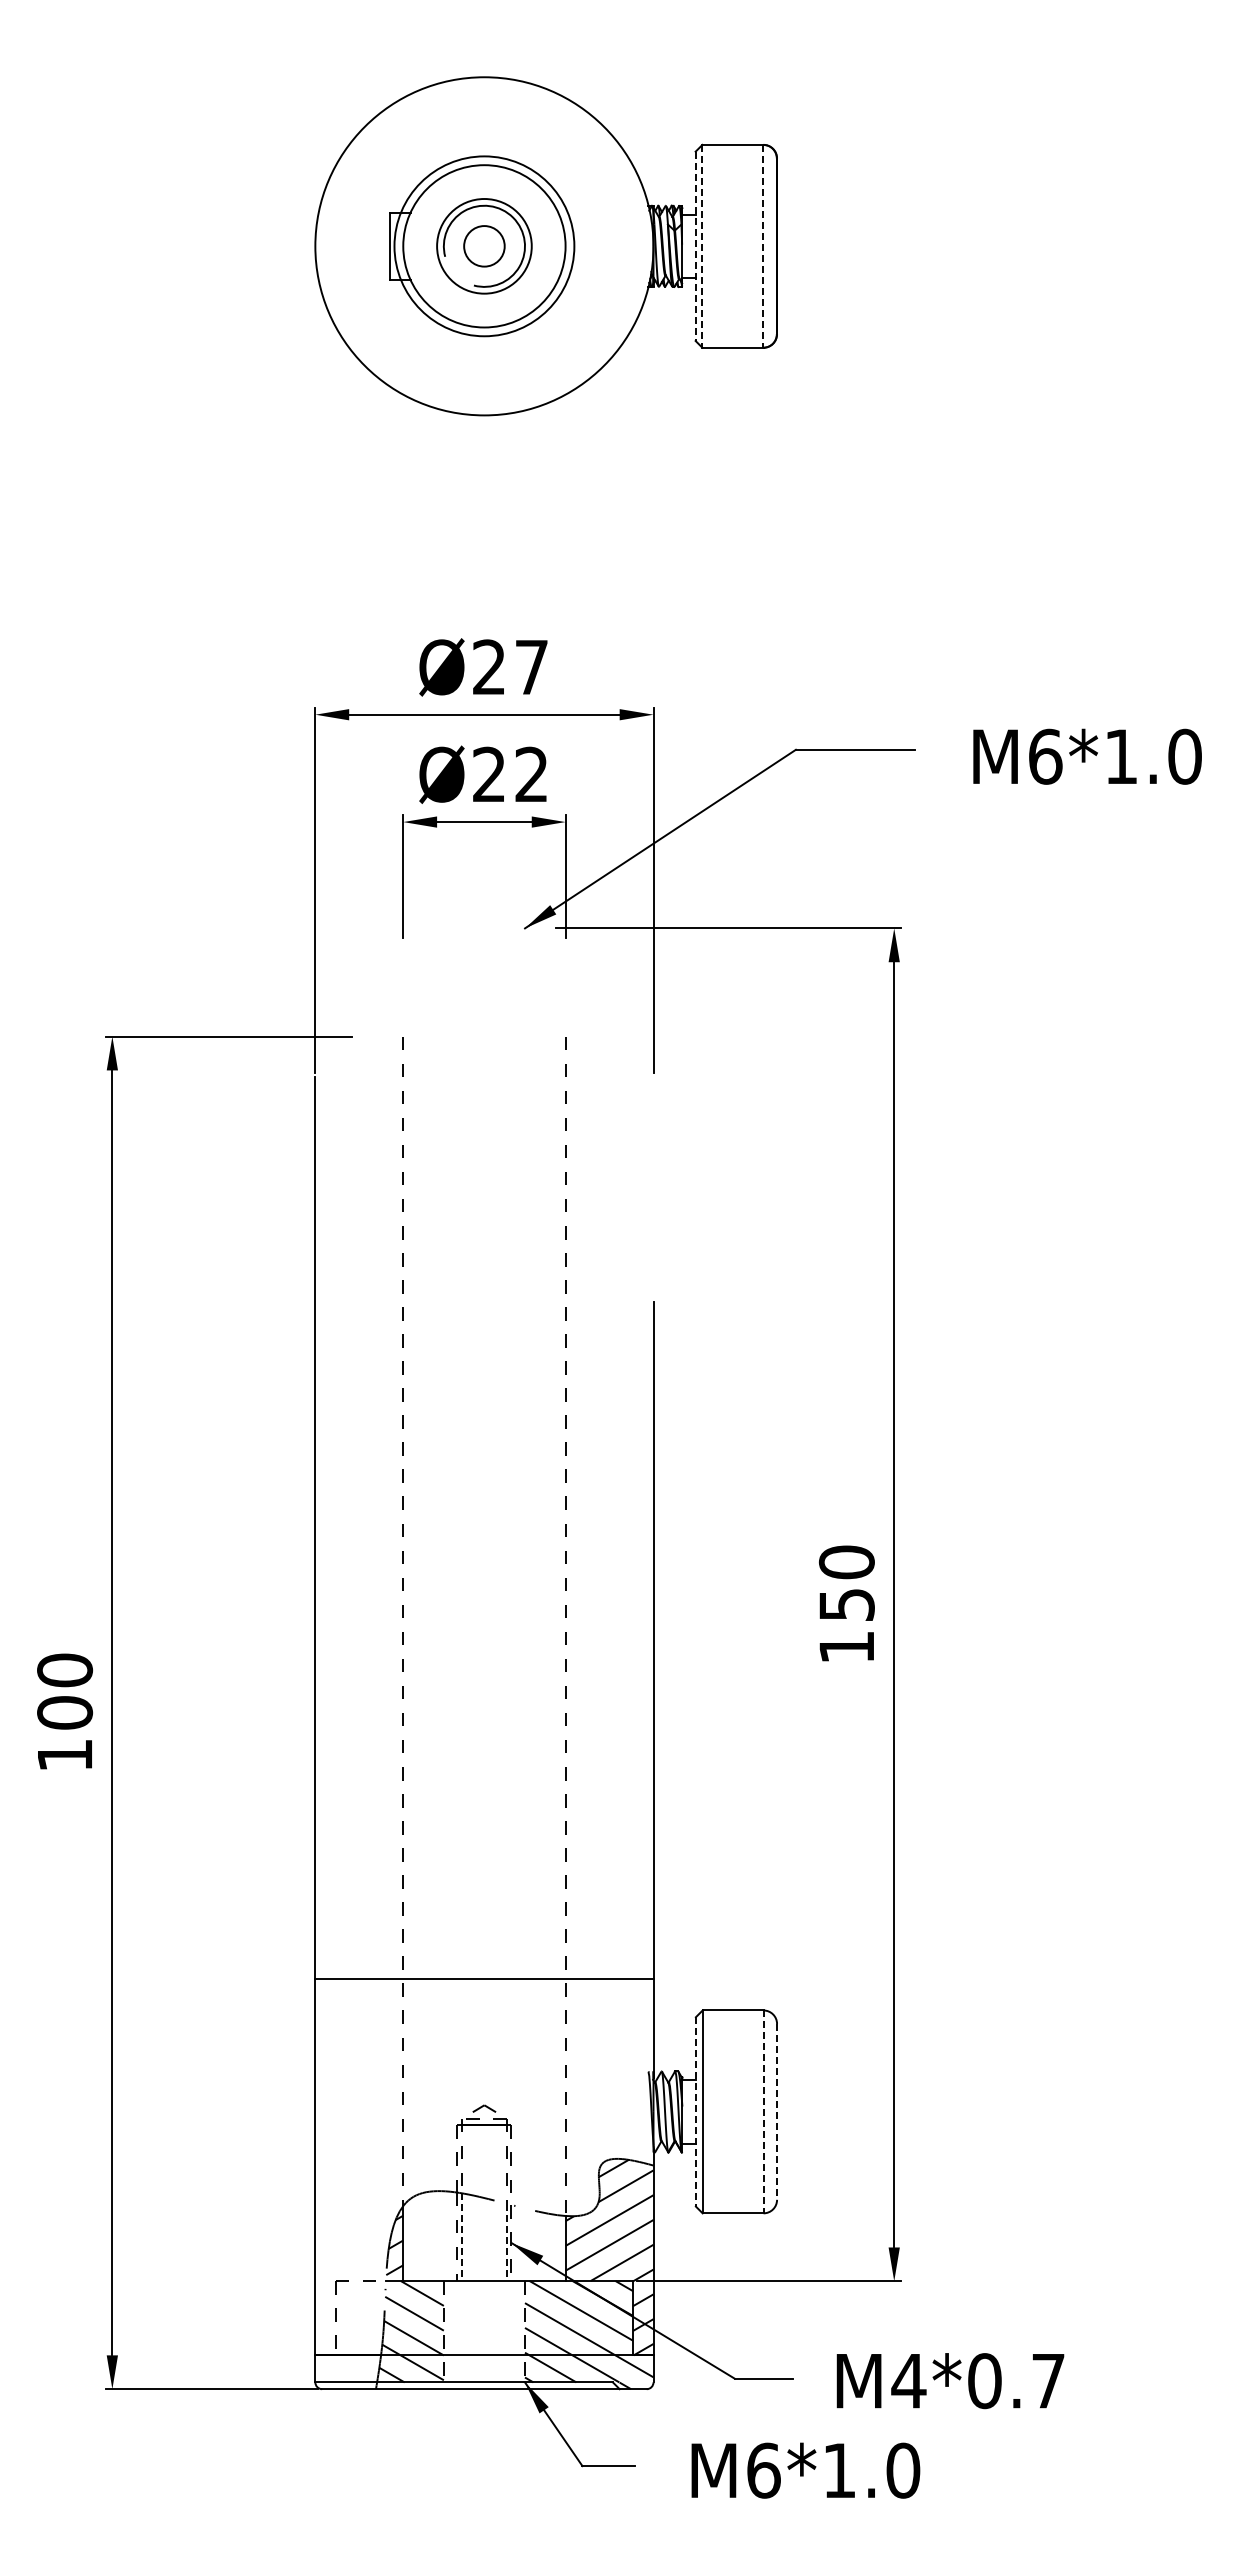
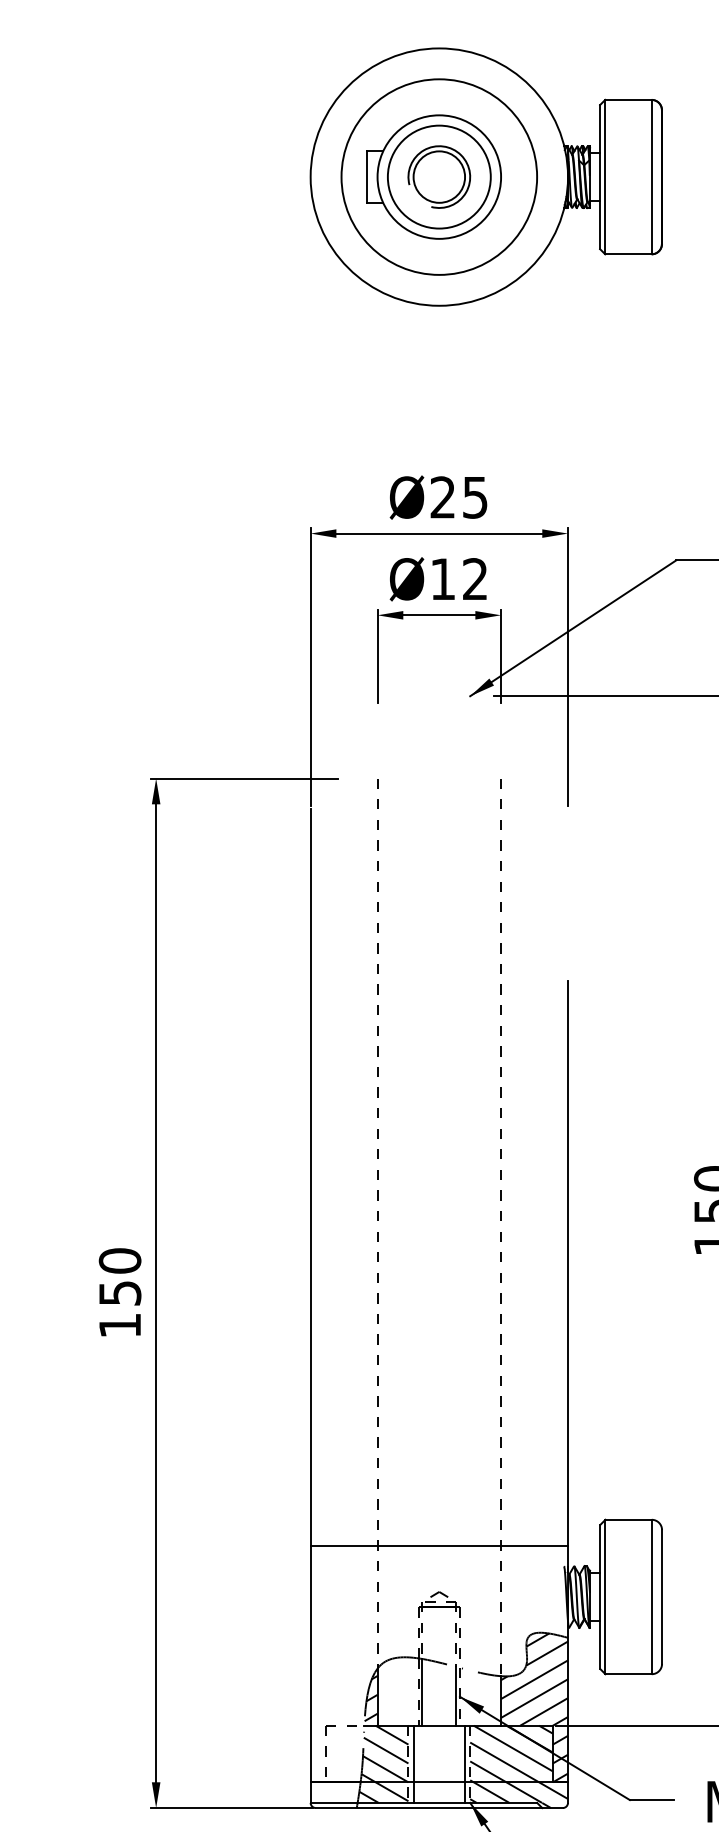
circle: (483, 245) -> (438, 176), size x1.43
circle: (484, 245) -> (439, 176), size x1.43
circle: (484, 246) -> (439, 177), size x1.67
line: (695, 246) -> (599, 177), dashed -> solid
line: (702, 246) -> (605, 177), dashed -> solid
line: (763, 246) -> (651, 177), dashed -> solid
text: (531, 667) -> (475, 497), Ø27 -> Ø25
text: (488, 773) -> (442, 578), Ø22 -> Ø12
text: (65, 1712) -> (120, 1293), 100 -> 150
line: (484, 1979) -> (439, 1545), moved
line: (695, 2111) -> (599, 1596), dashed -> solid
line: (777, 2111) -> (662, 1596), dashed -> solid
line: (763, 2112) -> (651, 1597), dashed -> solid
line: (462, 2237) -> (422, 1692), dashed -> solid
line: (506, 2242) -> (456, 1696), dashed -> solid
line: (450, 2331) -> (413, 1764), added
line: (518, 2331) -> (465, 1764), added

